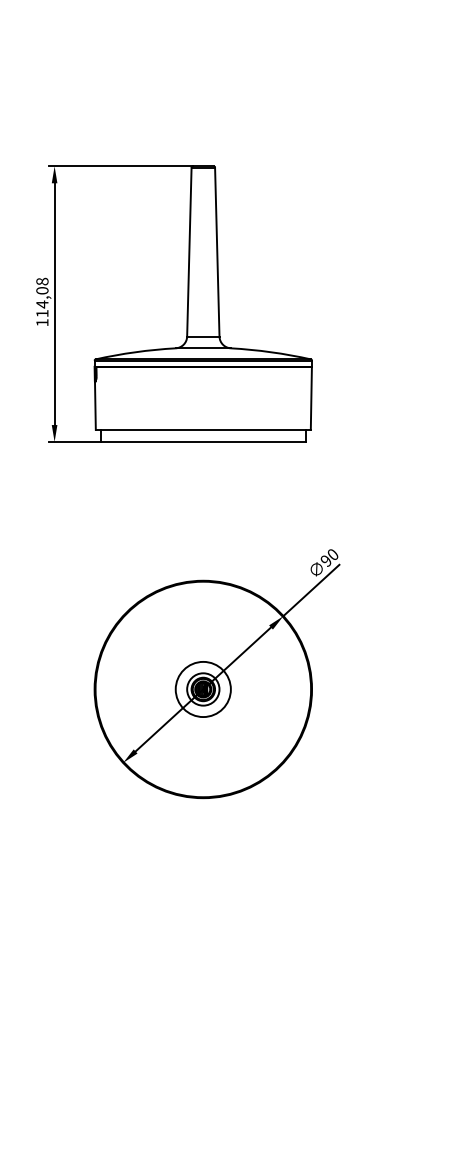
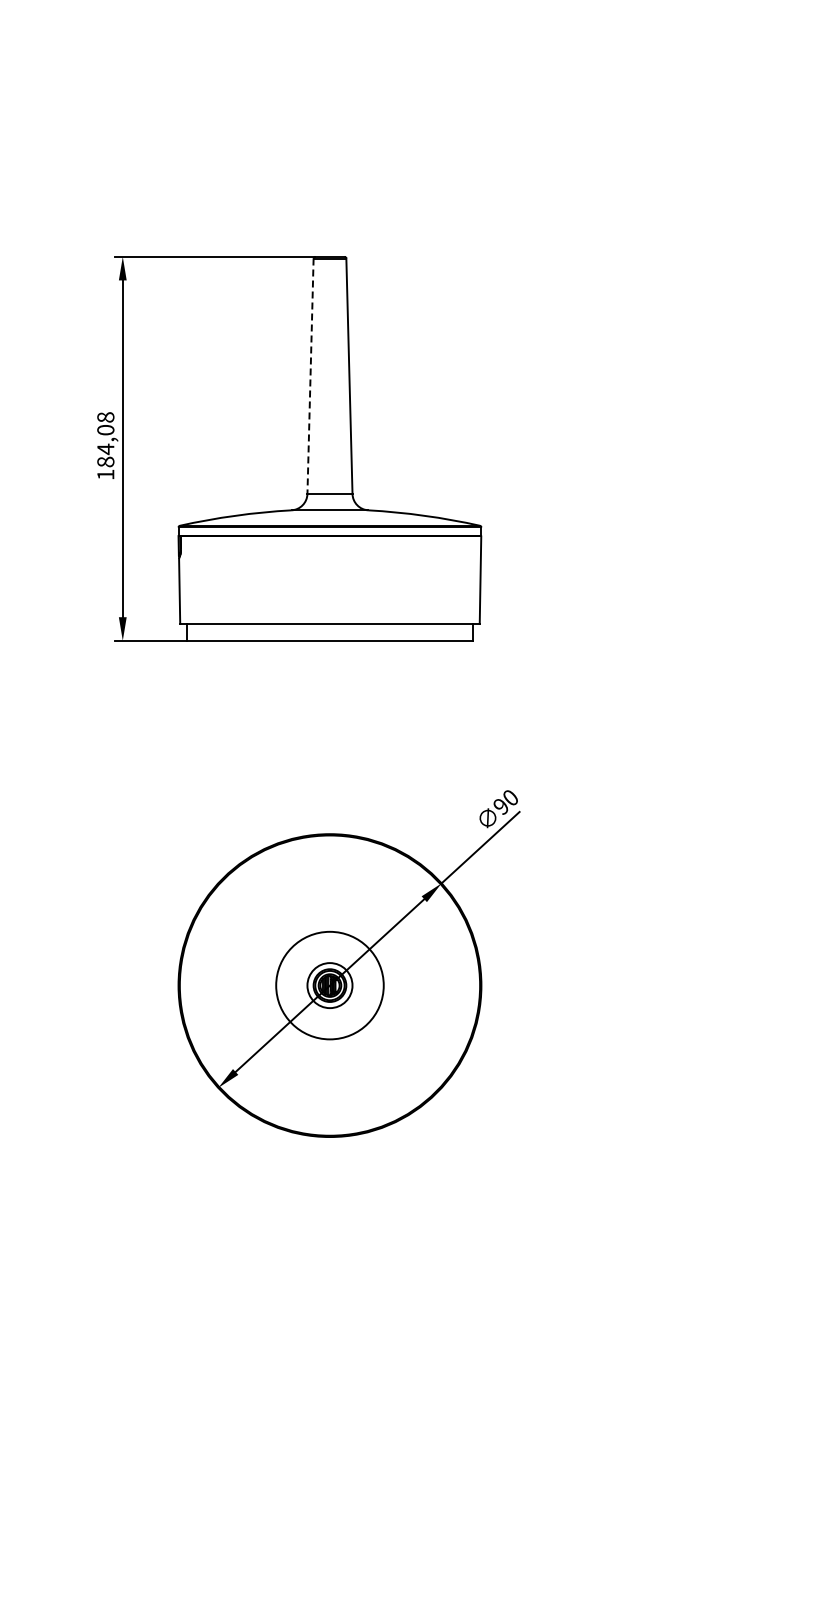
line: (189, 252) -> (310, 376), solid -> dashed
text: (42, 313) -> (105, 461), 114,08 -> 184,08
circle: (202, 689) -> (329, 985), size x1.4

